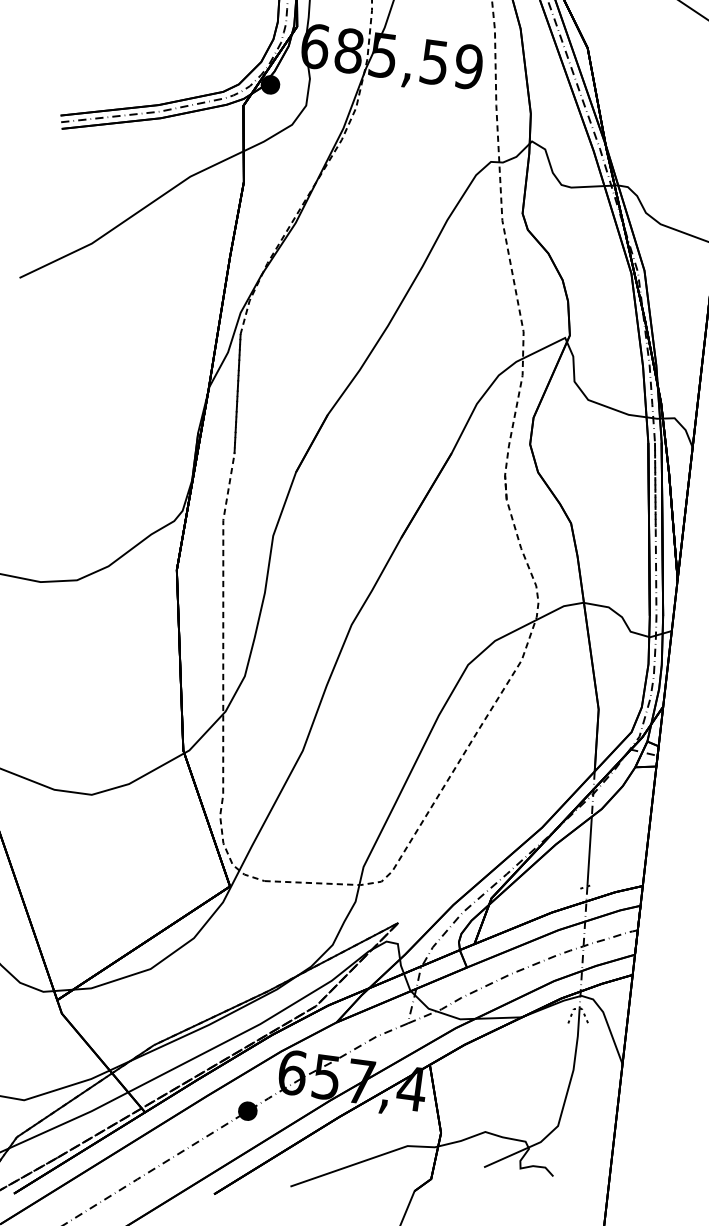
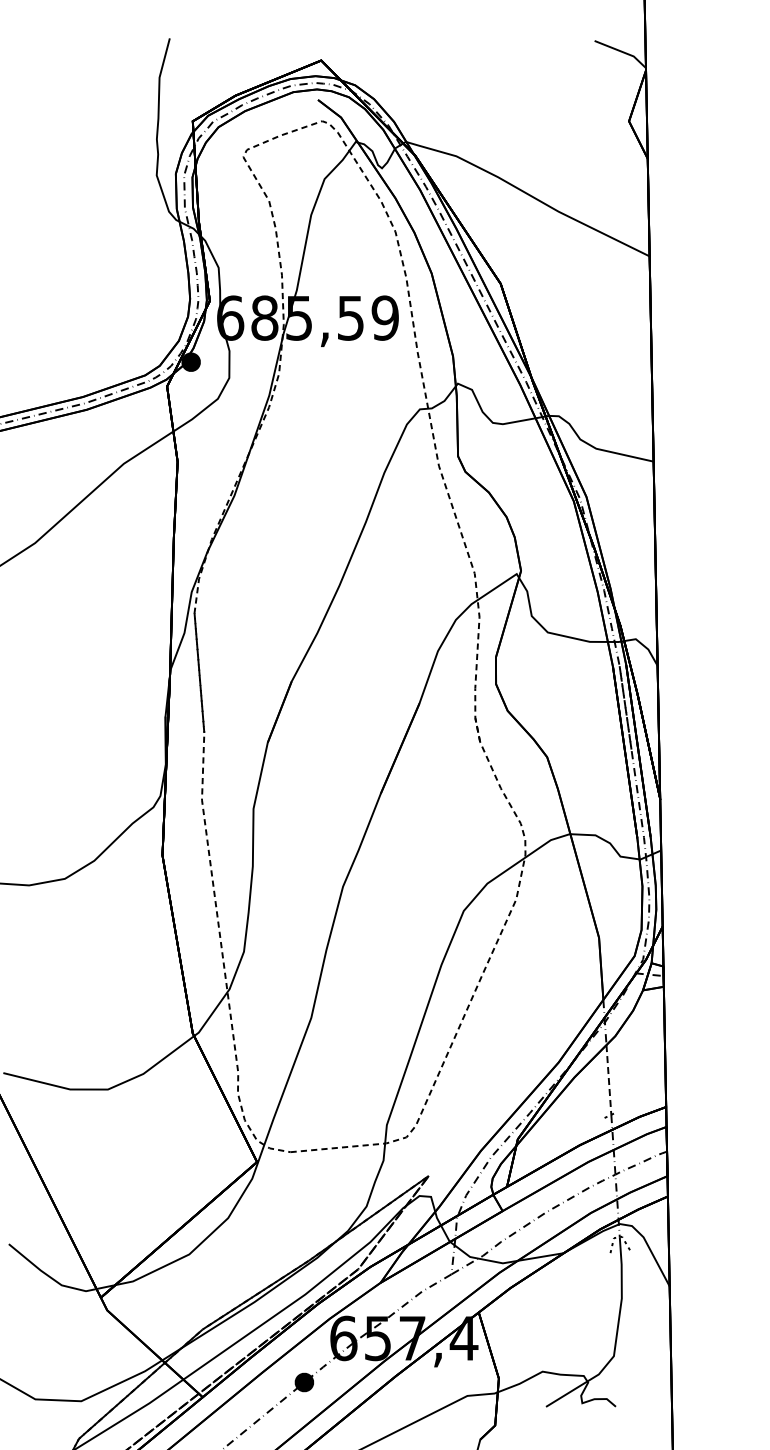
line: (589, 851) -> (608, 1079), solid -> dashed

